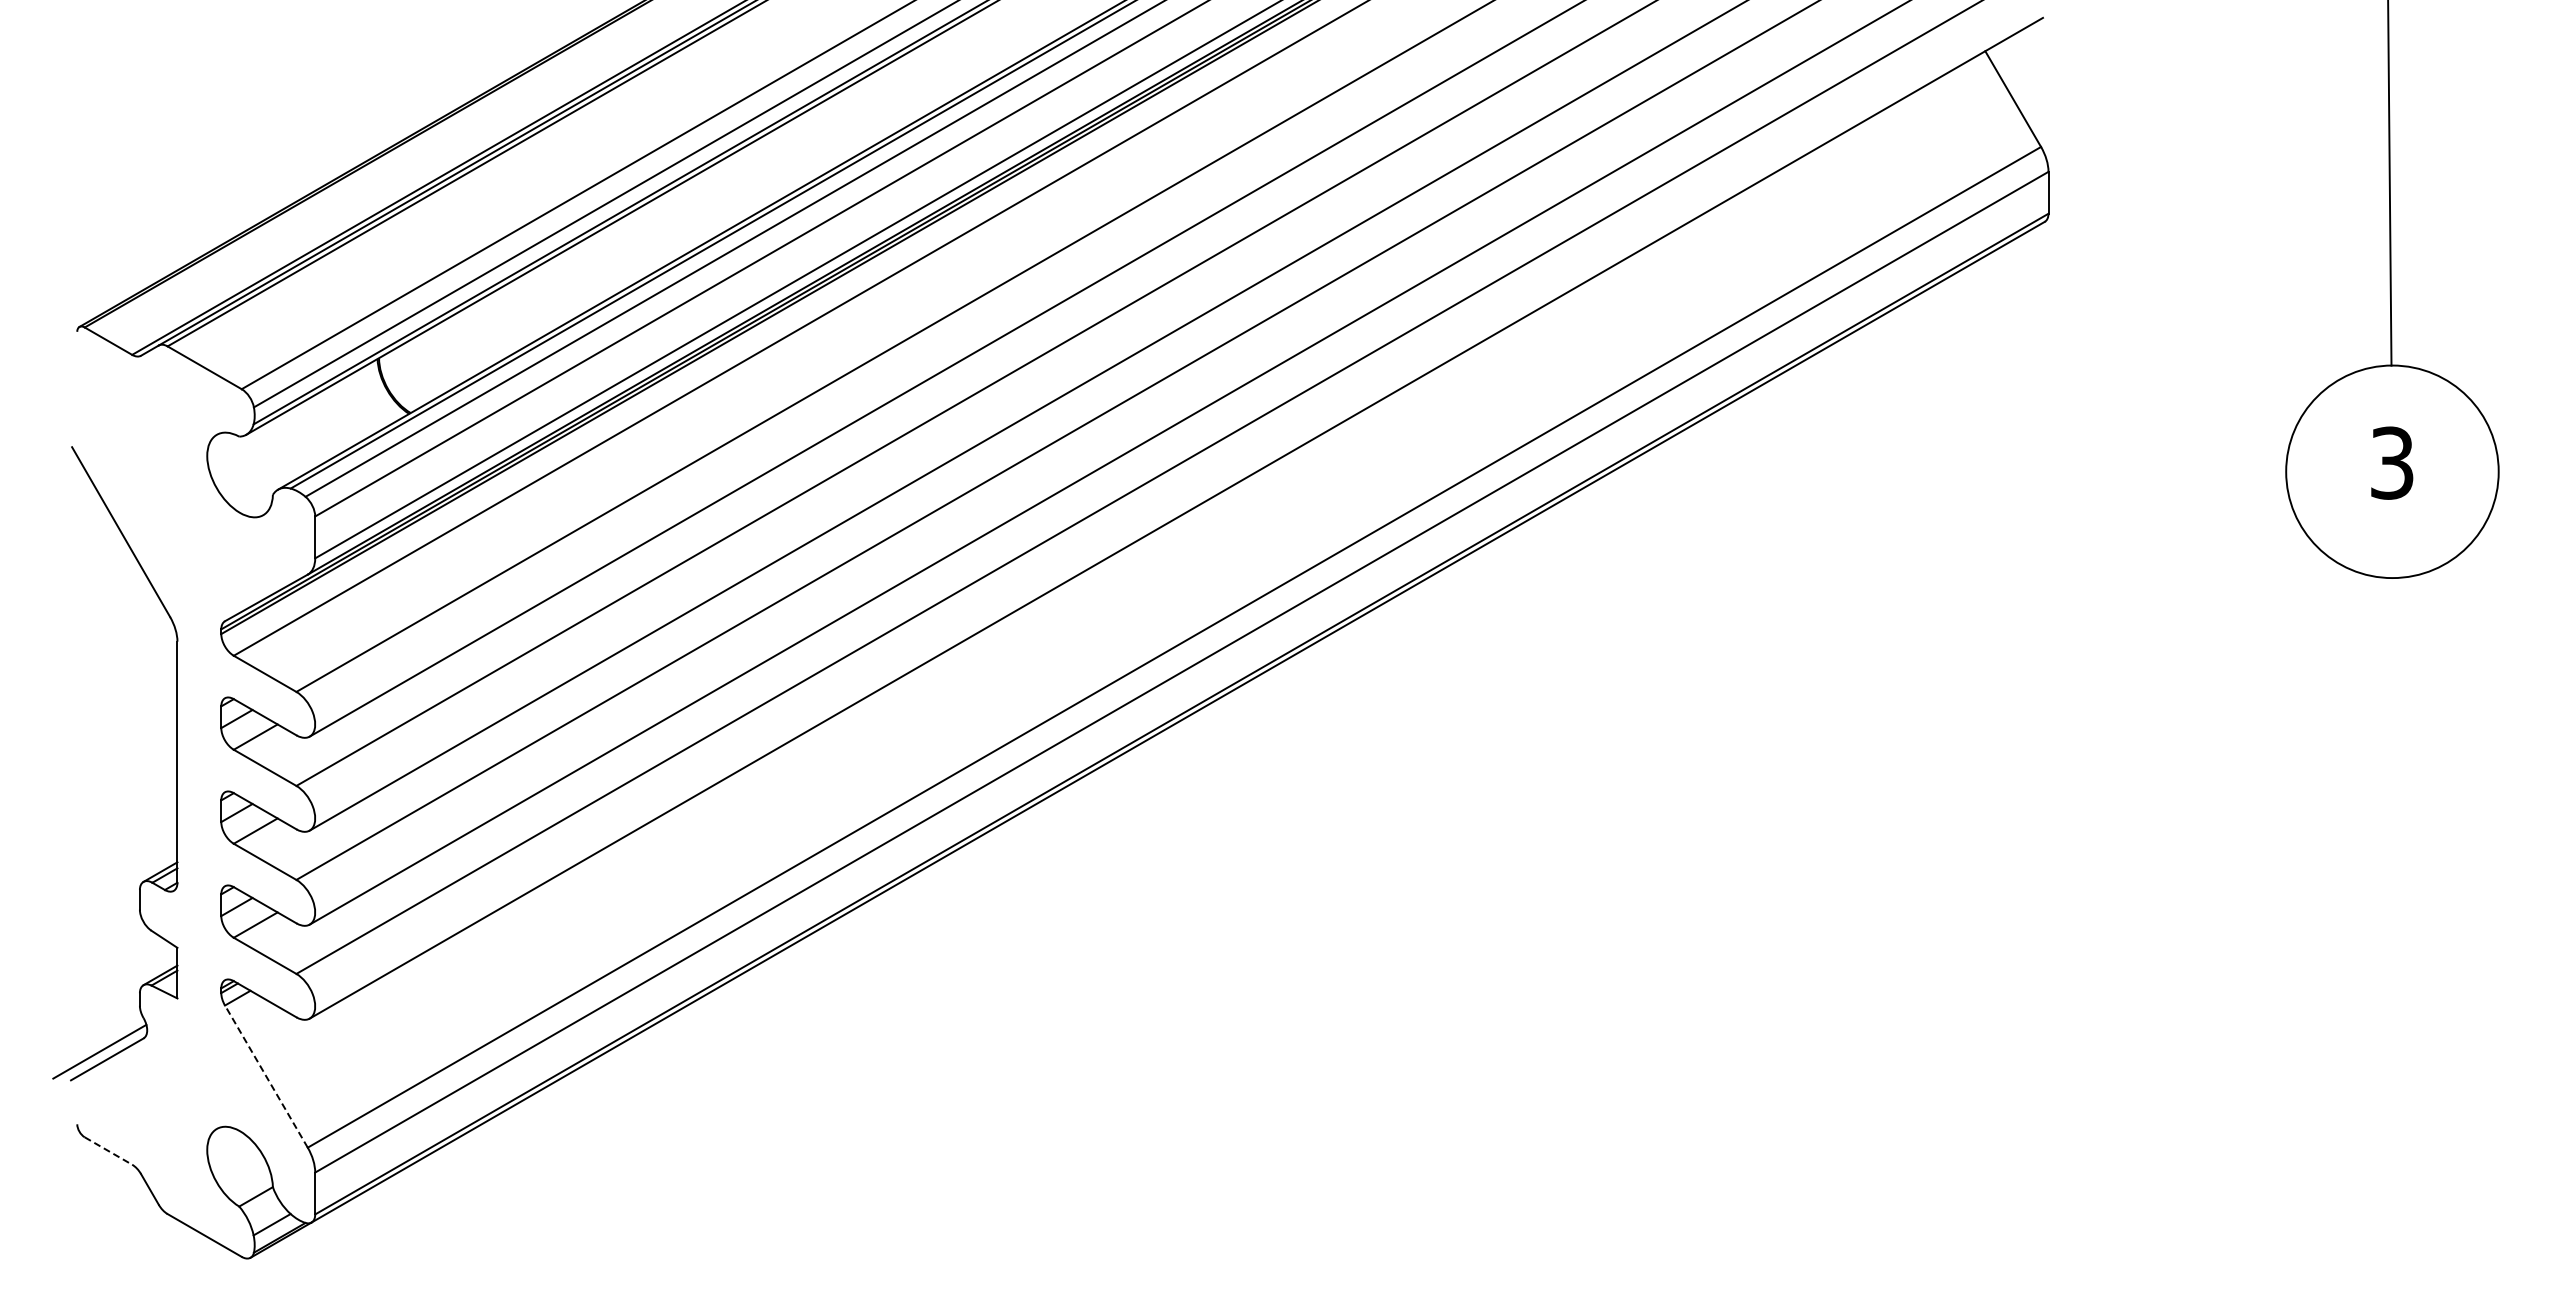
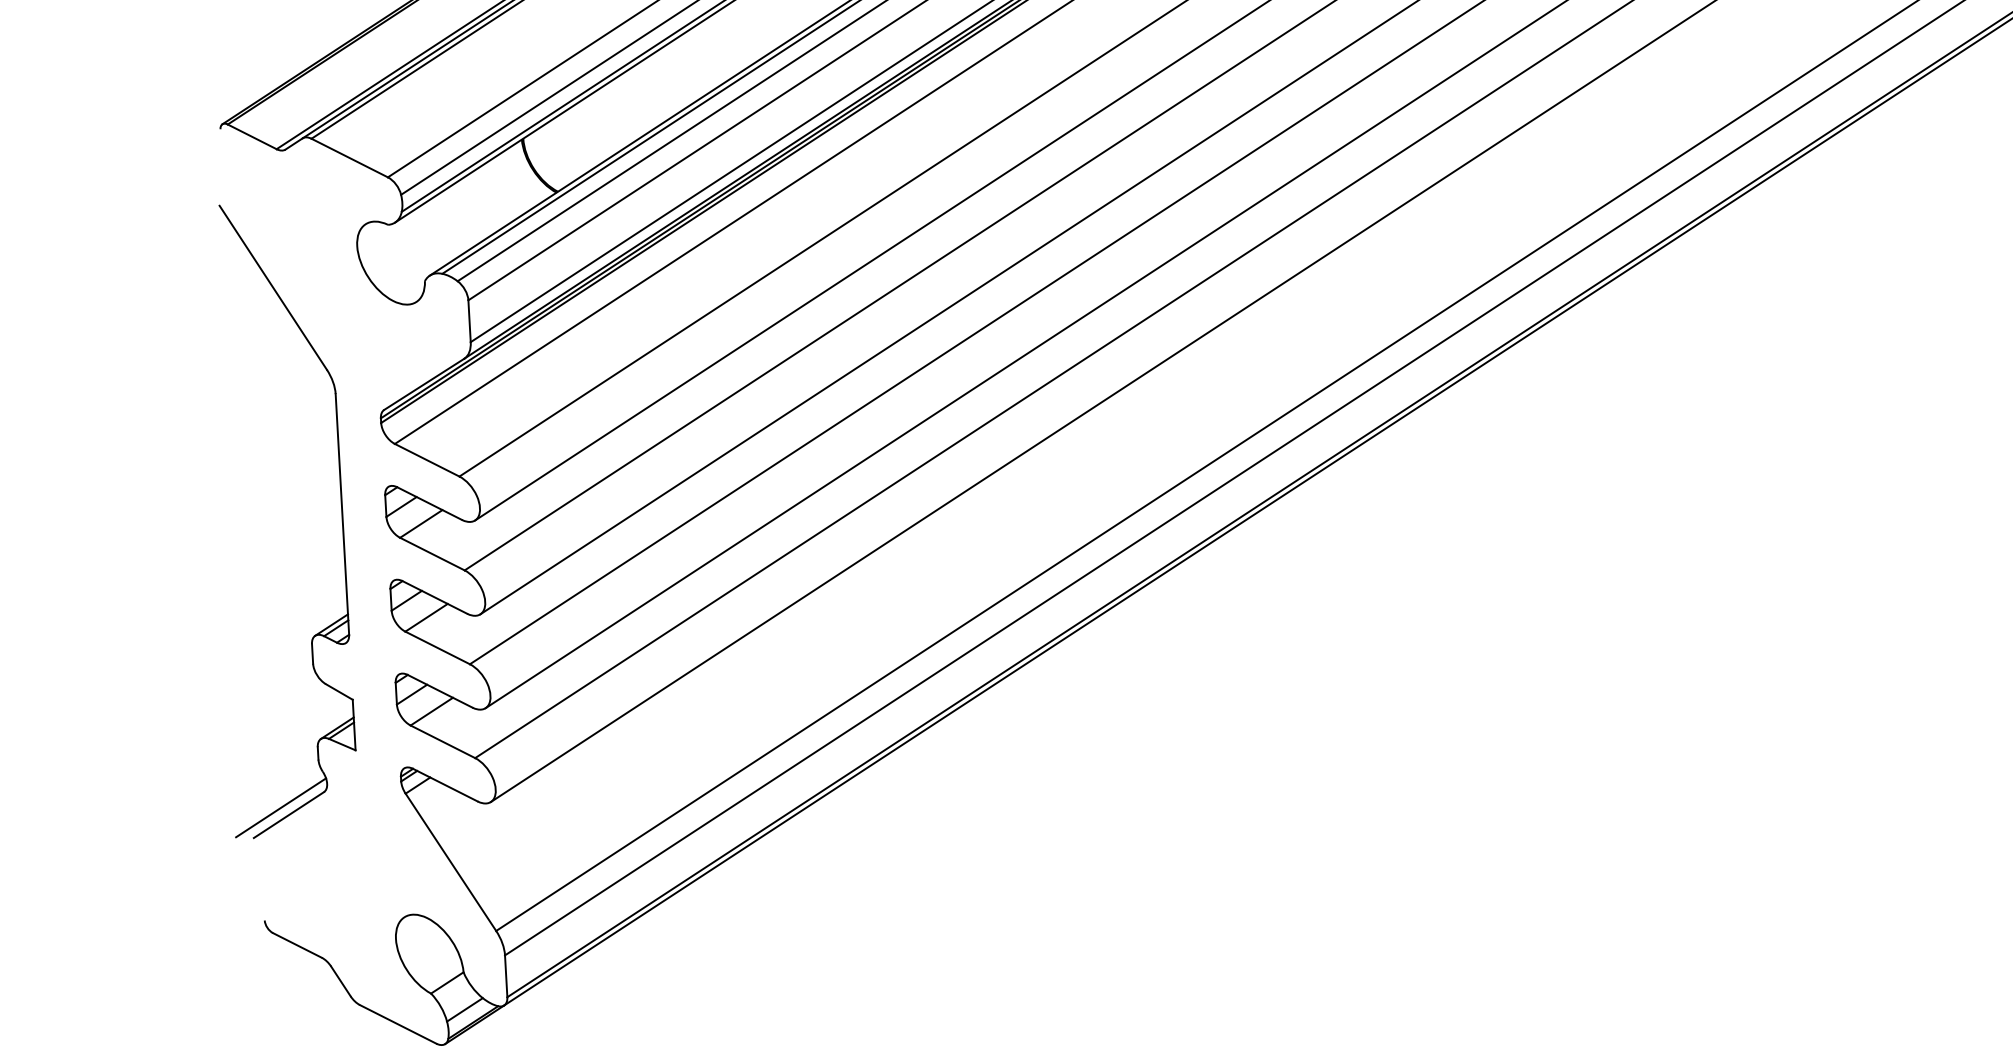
part: (176, 763) -> (341, 515), moved
line: (266, 1076) -> (451, 862), dashed -> solid
line: (108, 1151) -> (297, 945), dashed -> solid

